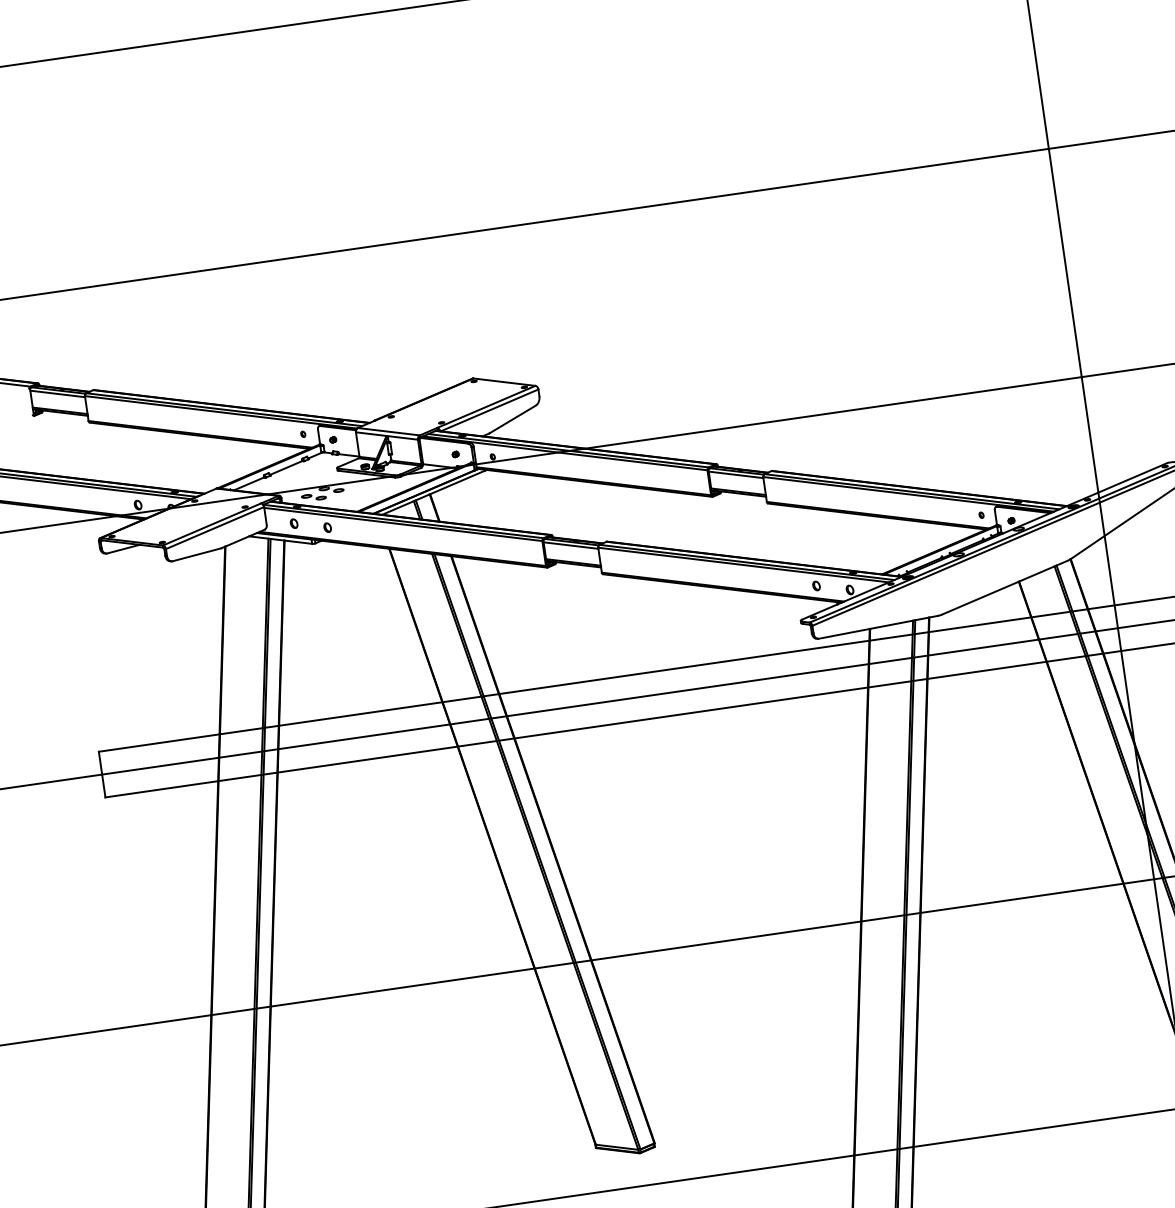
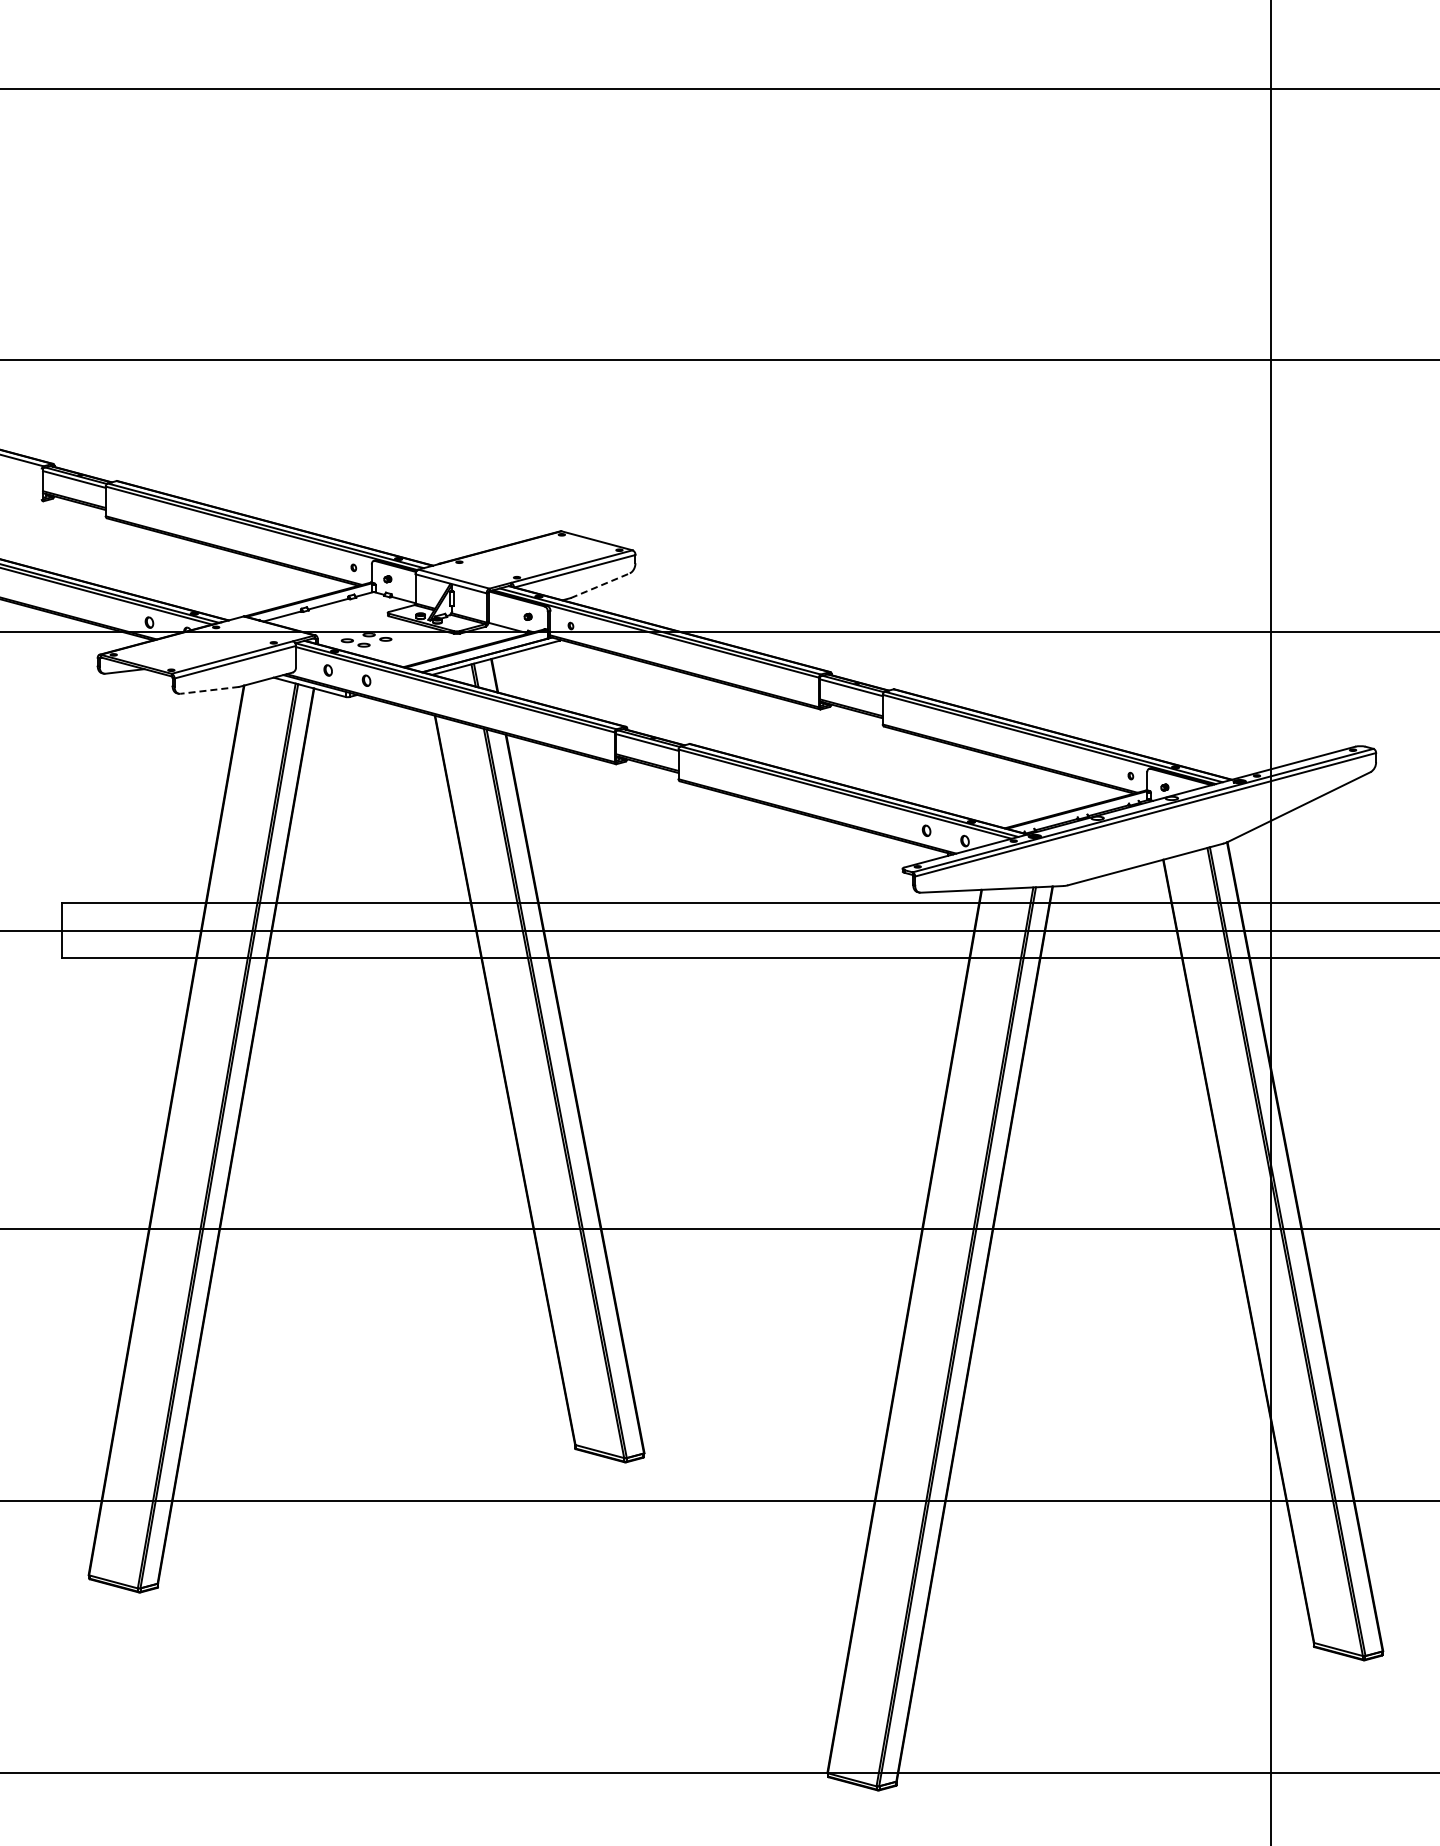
line: (512, 419) -> (600, 585), solid -> dashed
line: (196, 554) -> (209, 690), solid -> dashed

